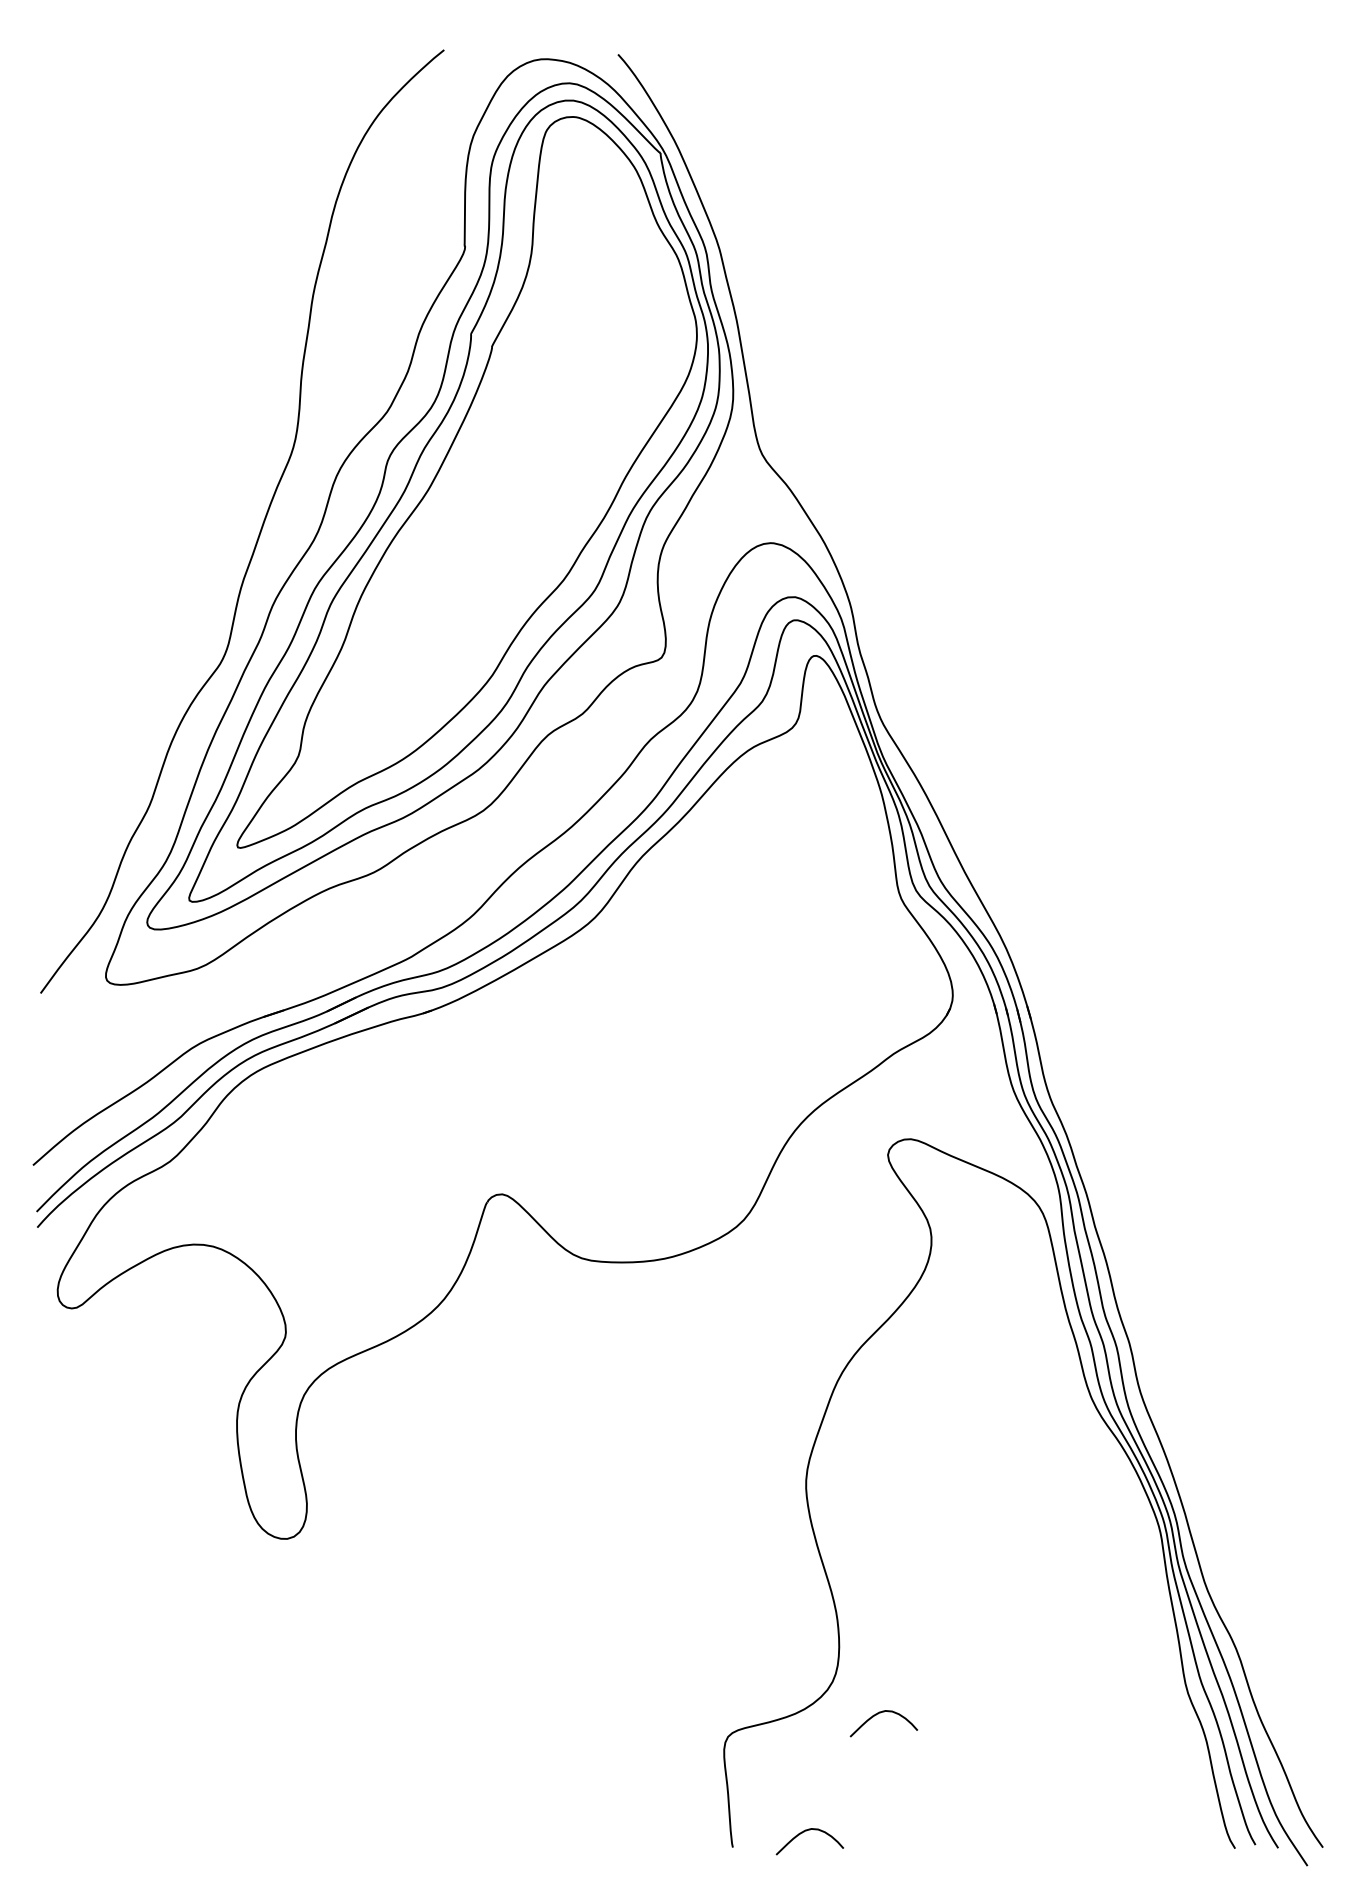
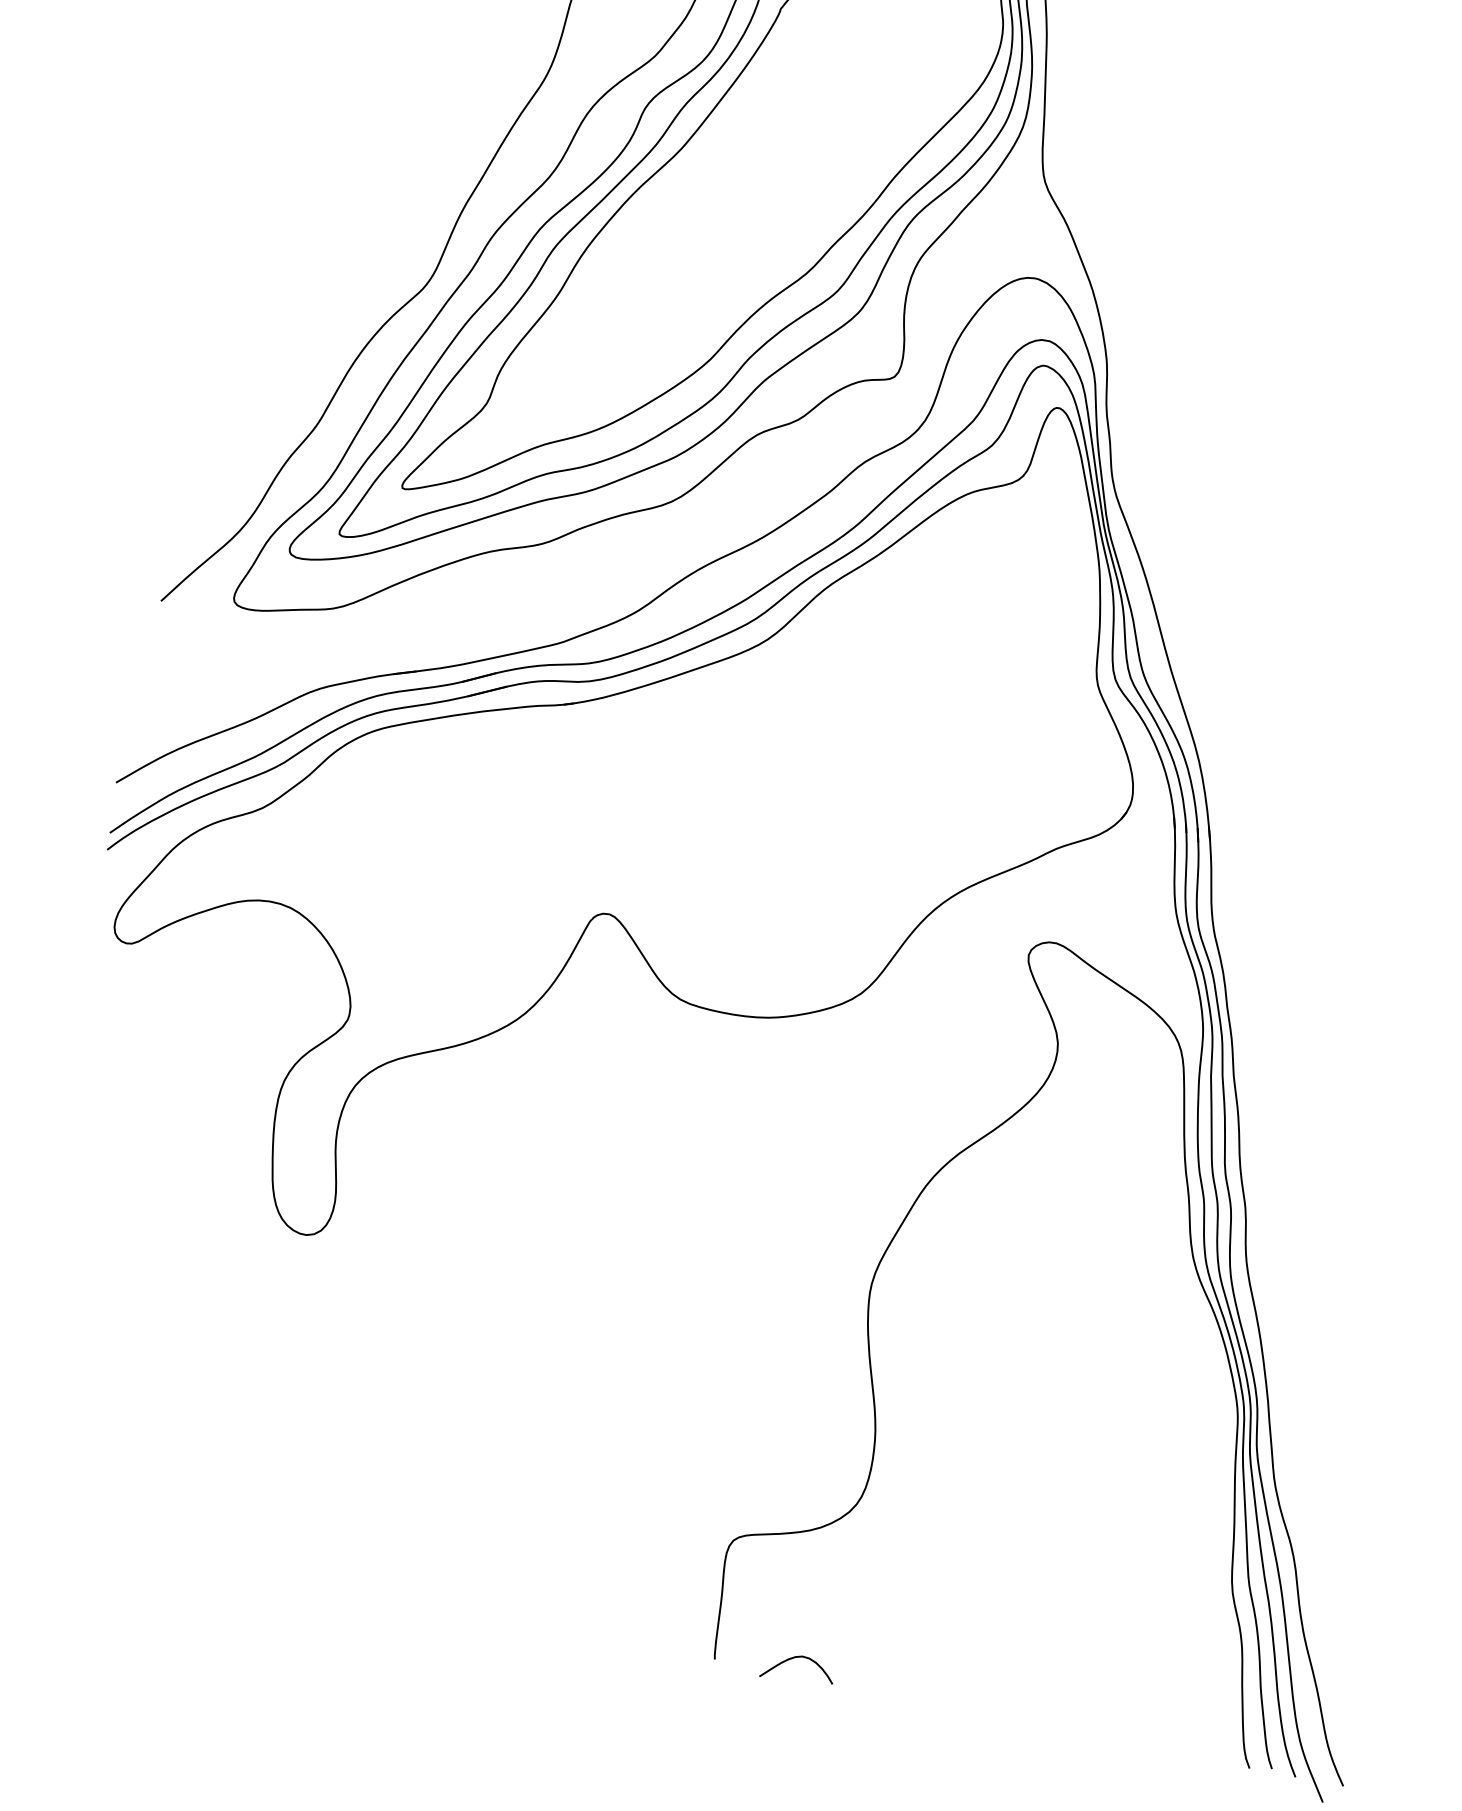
curve: (878, 1714) -> (898, 1549), removed

